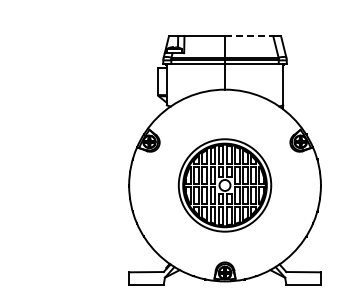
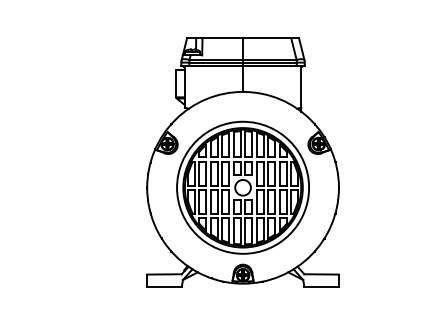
line: (249, 36) -> (267, 38), dashed -> solid
part: (224, 185) -> (242, 187), size x1.43

